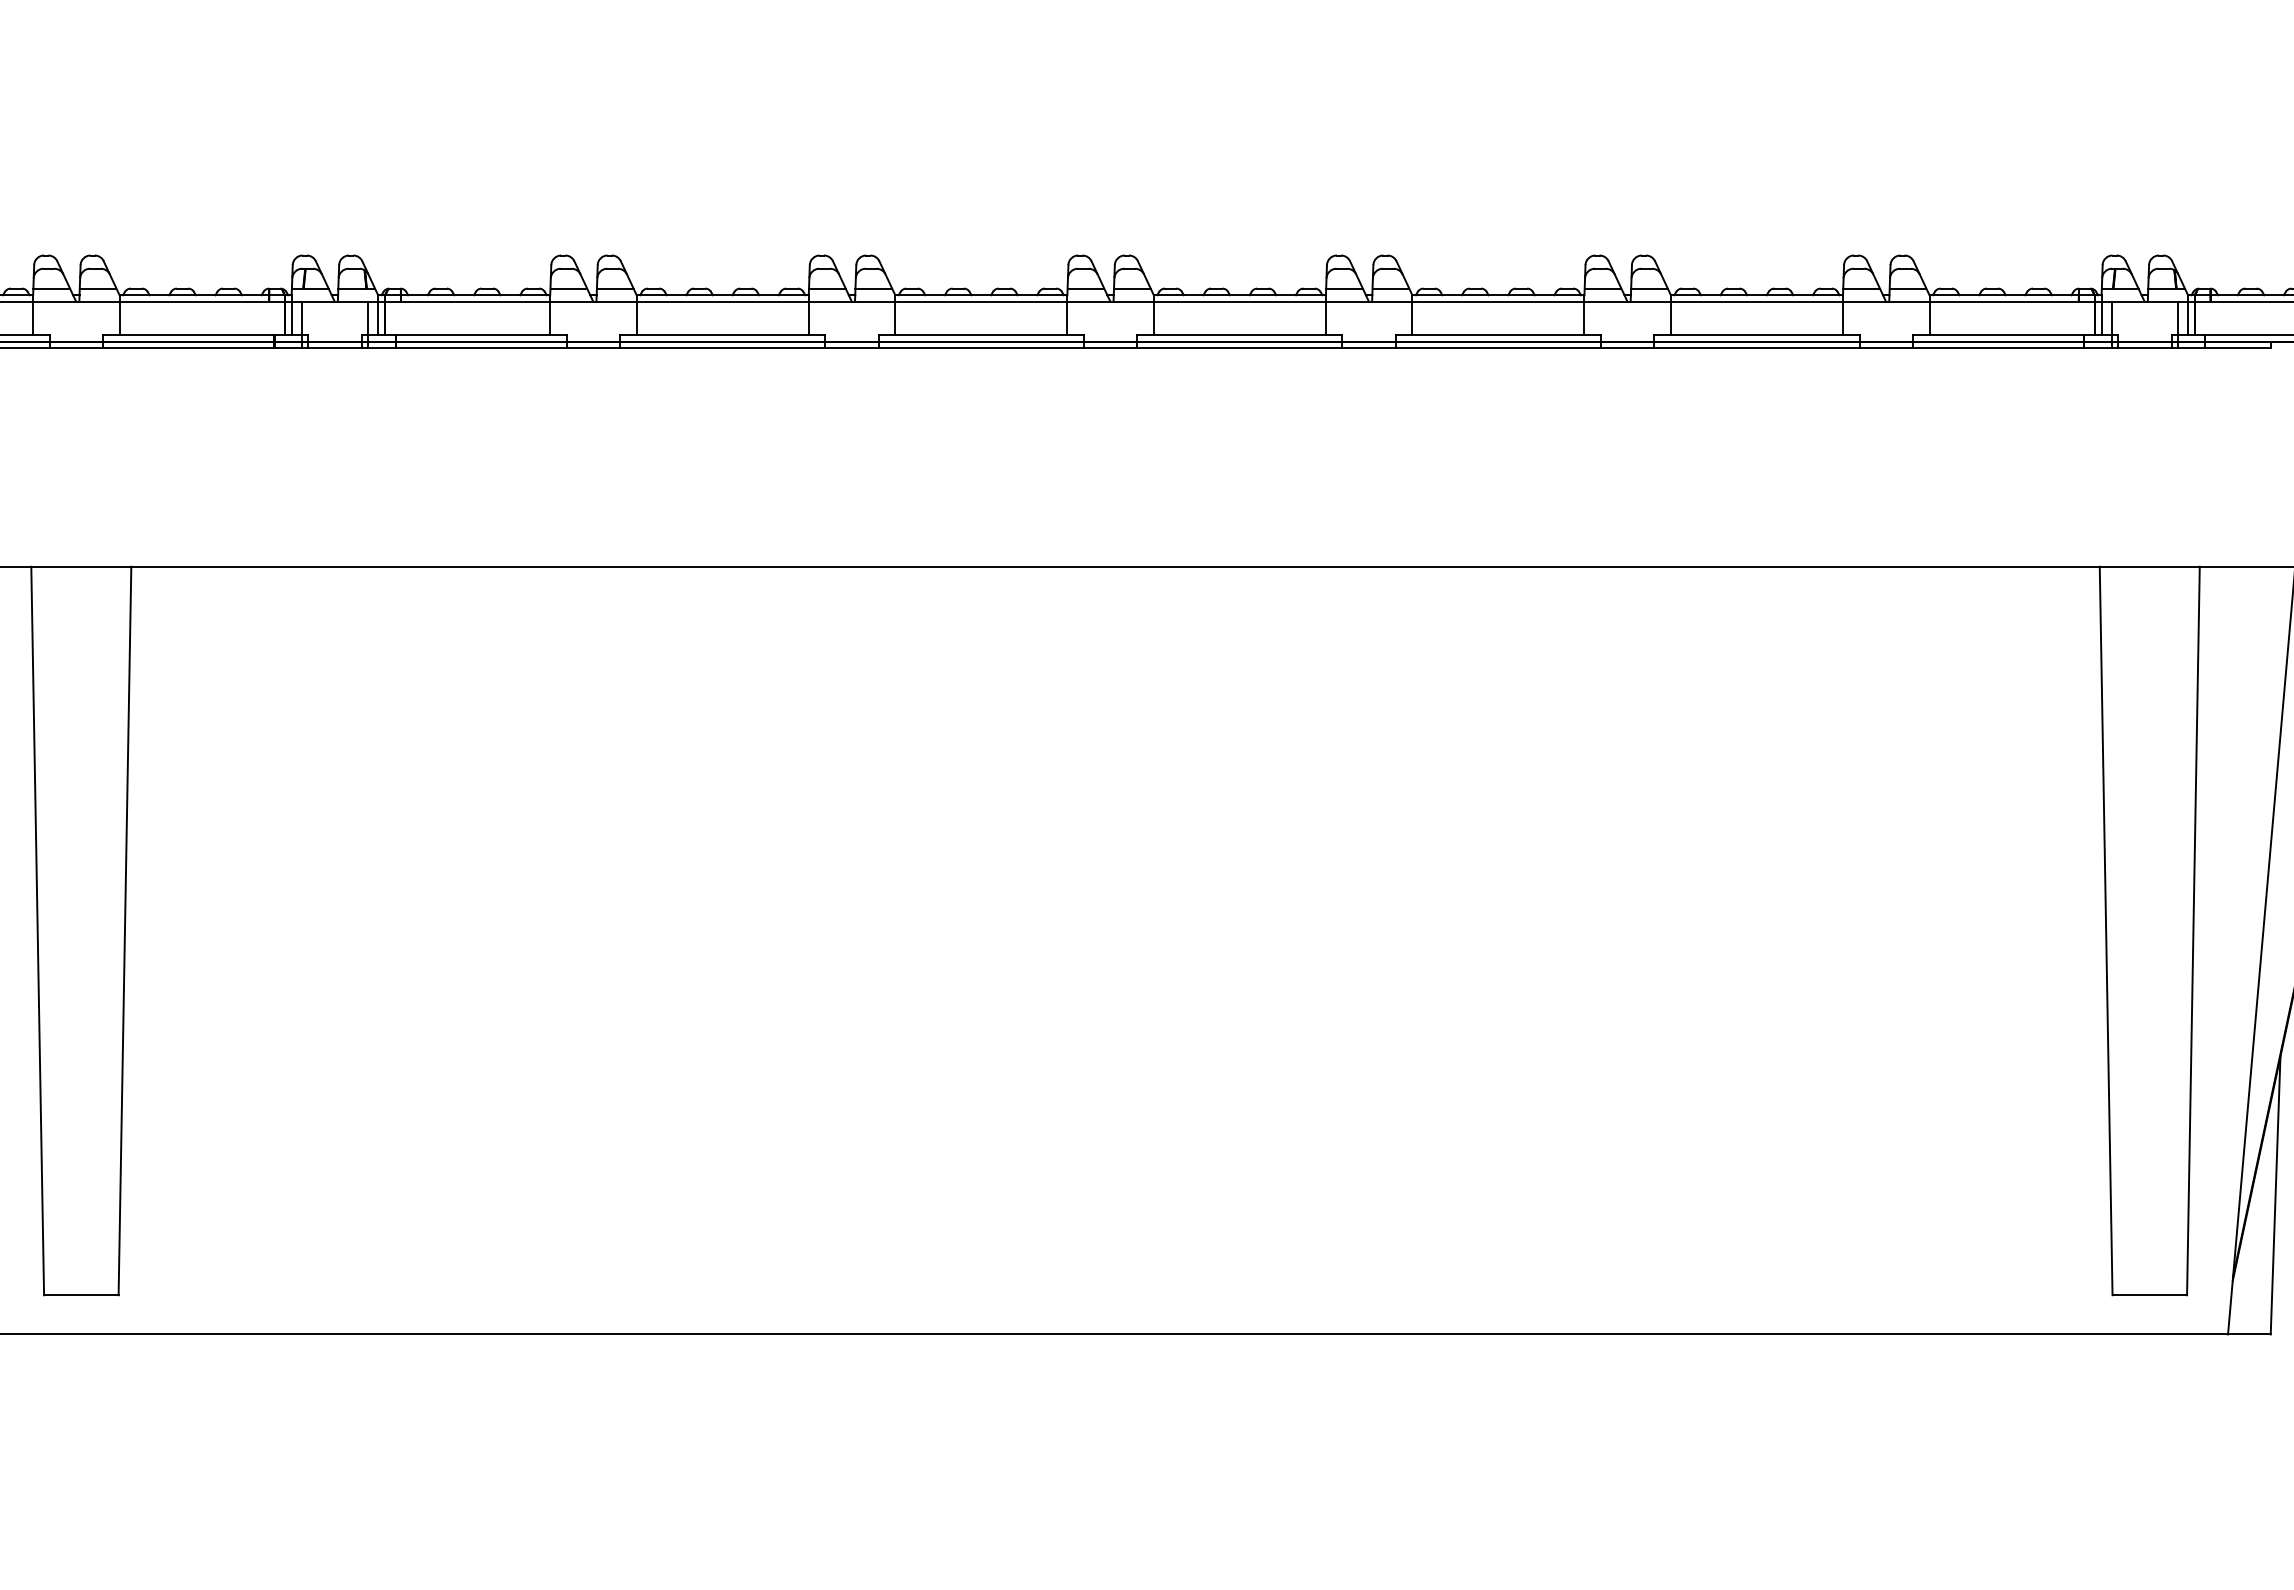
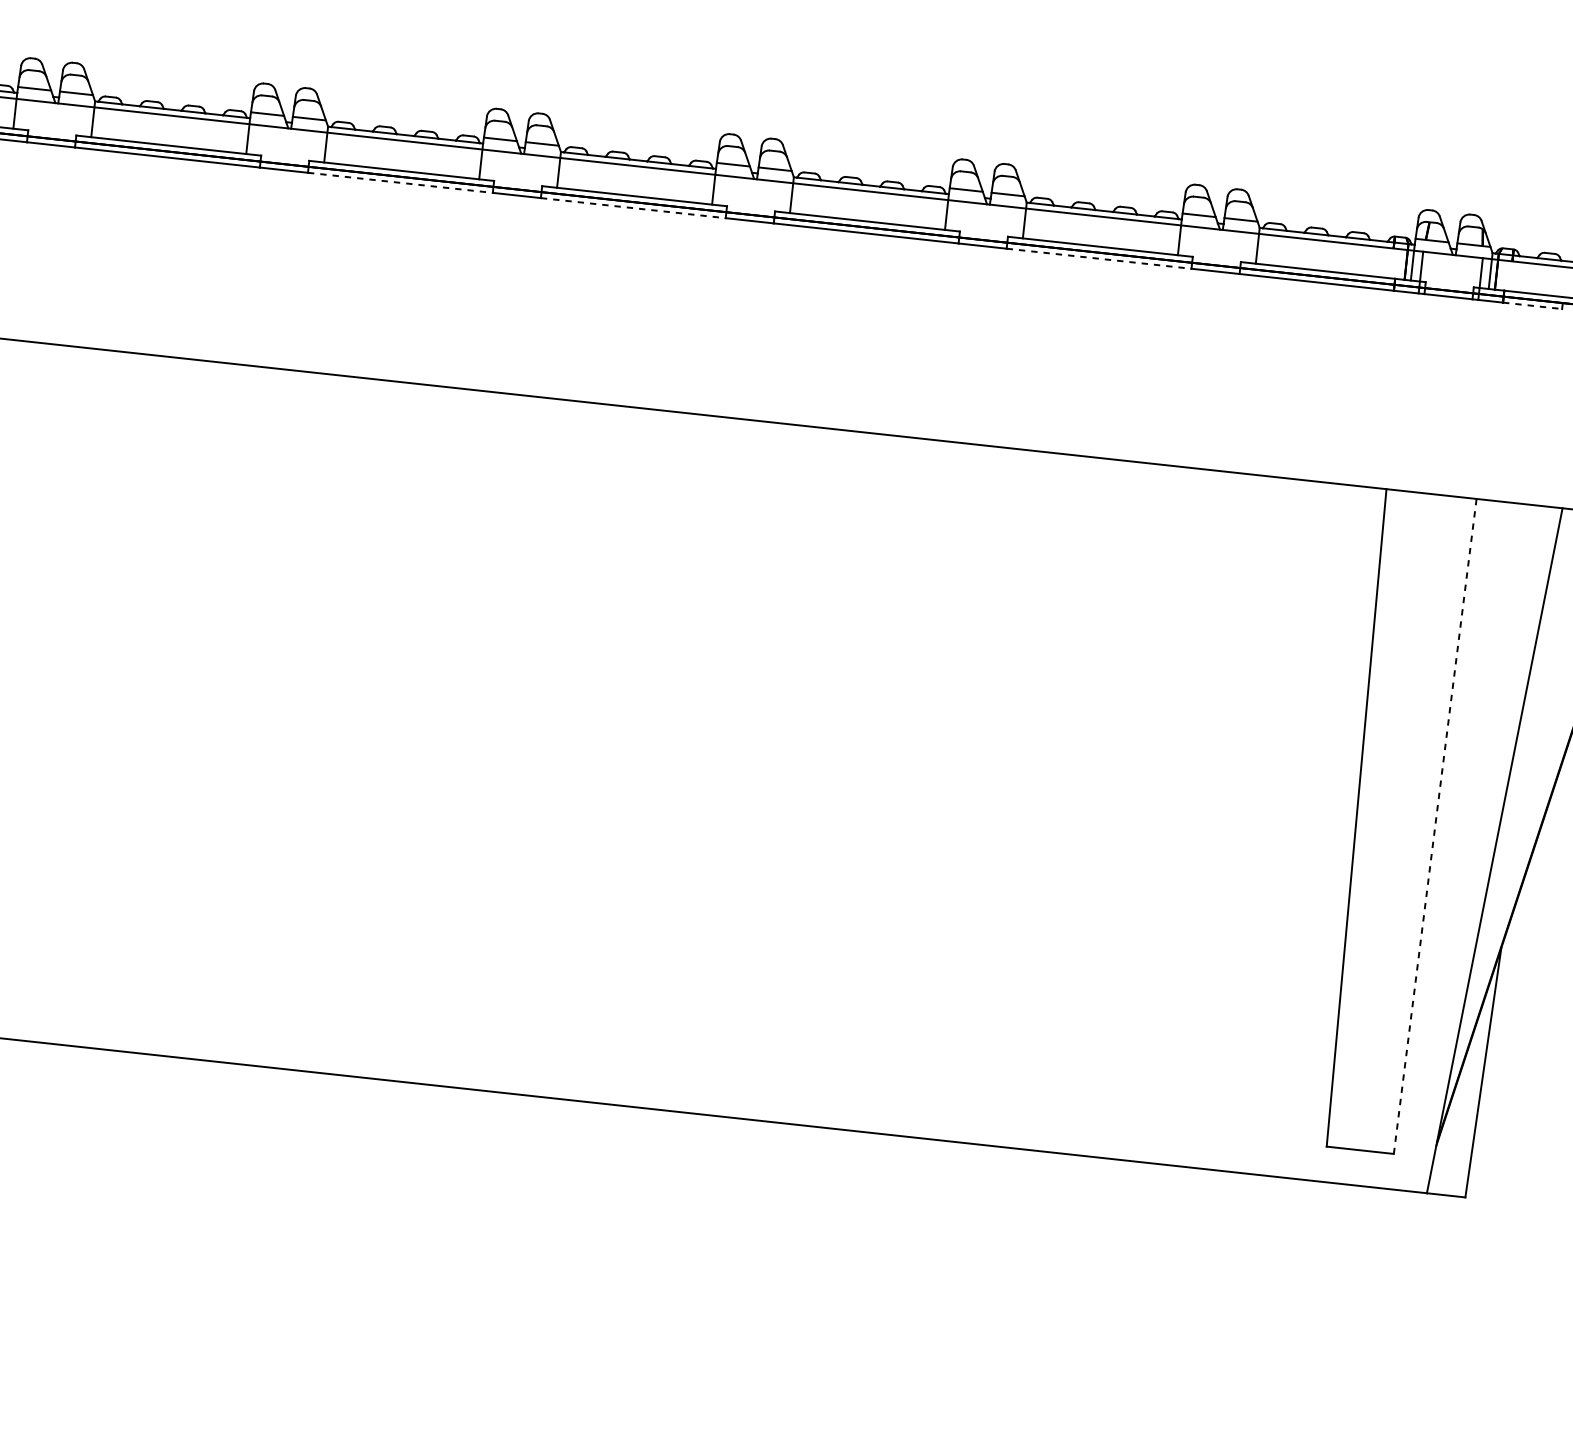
line: (981, 348) -> (400, 183), solid -> dashed
line: (1239, 348) -> (632, 208), solid -> dashed
line: (1756, 348) -> (1098, 258), solid -> dashed
line: (2238, 348) -> (1532, 306), solid -> dashed
line: (2193, 931) -> (1435, 826), solid -> dashed

